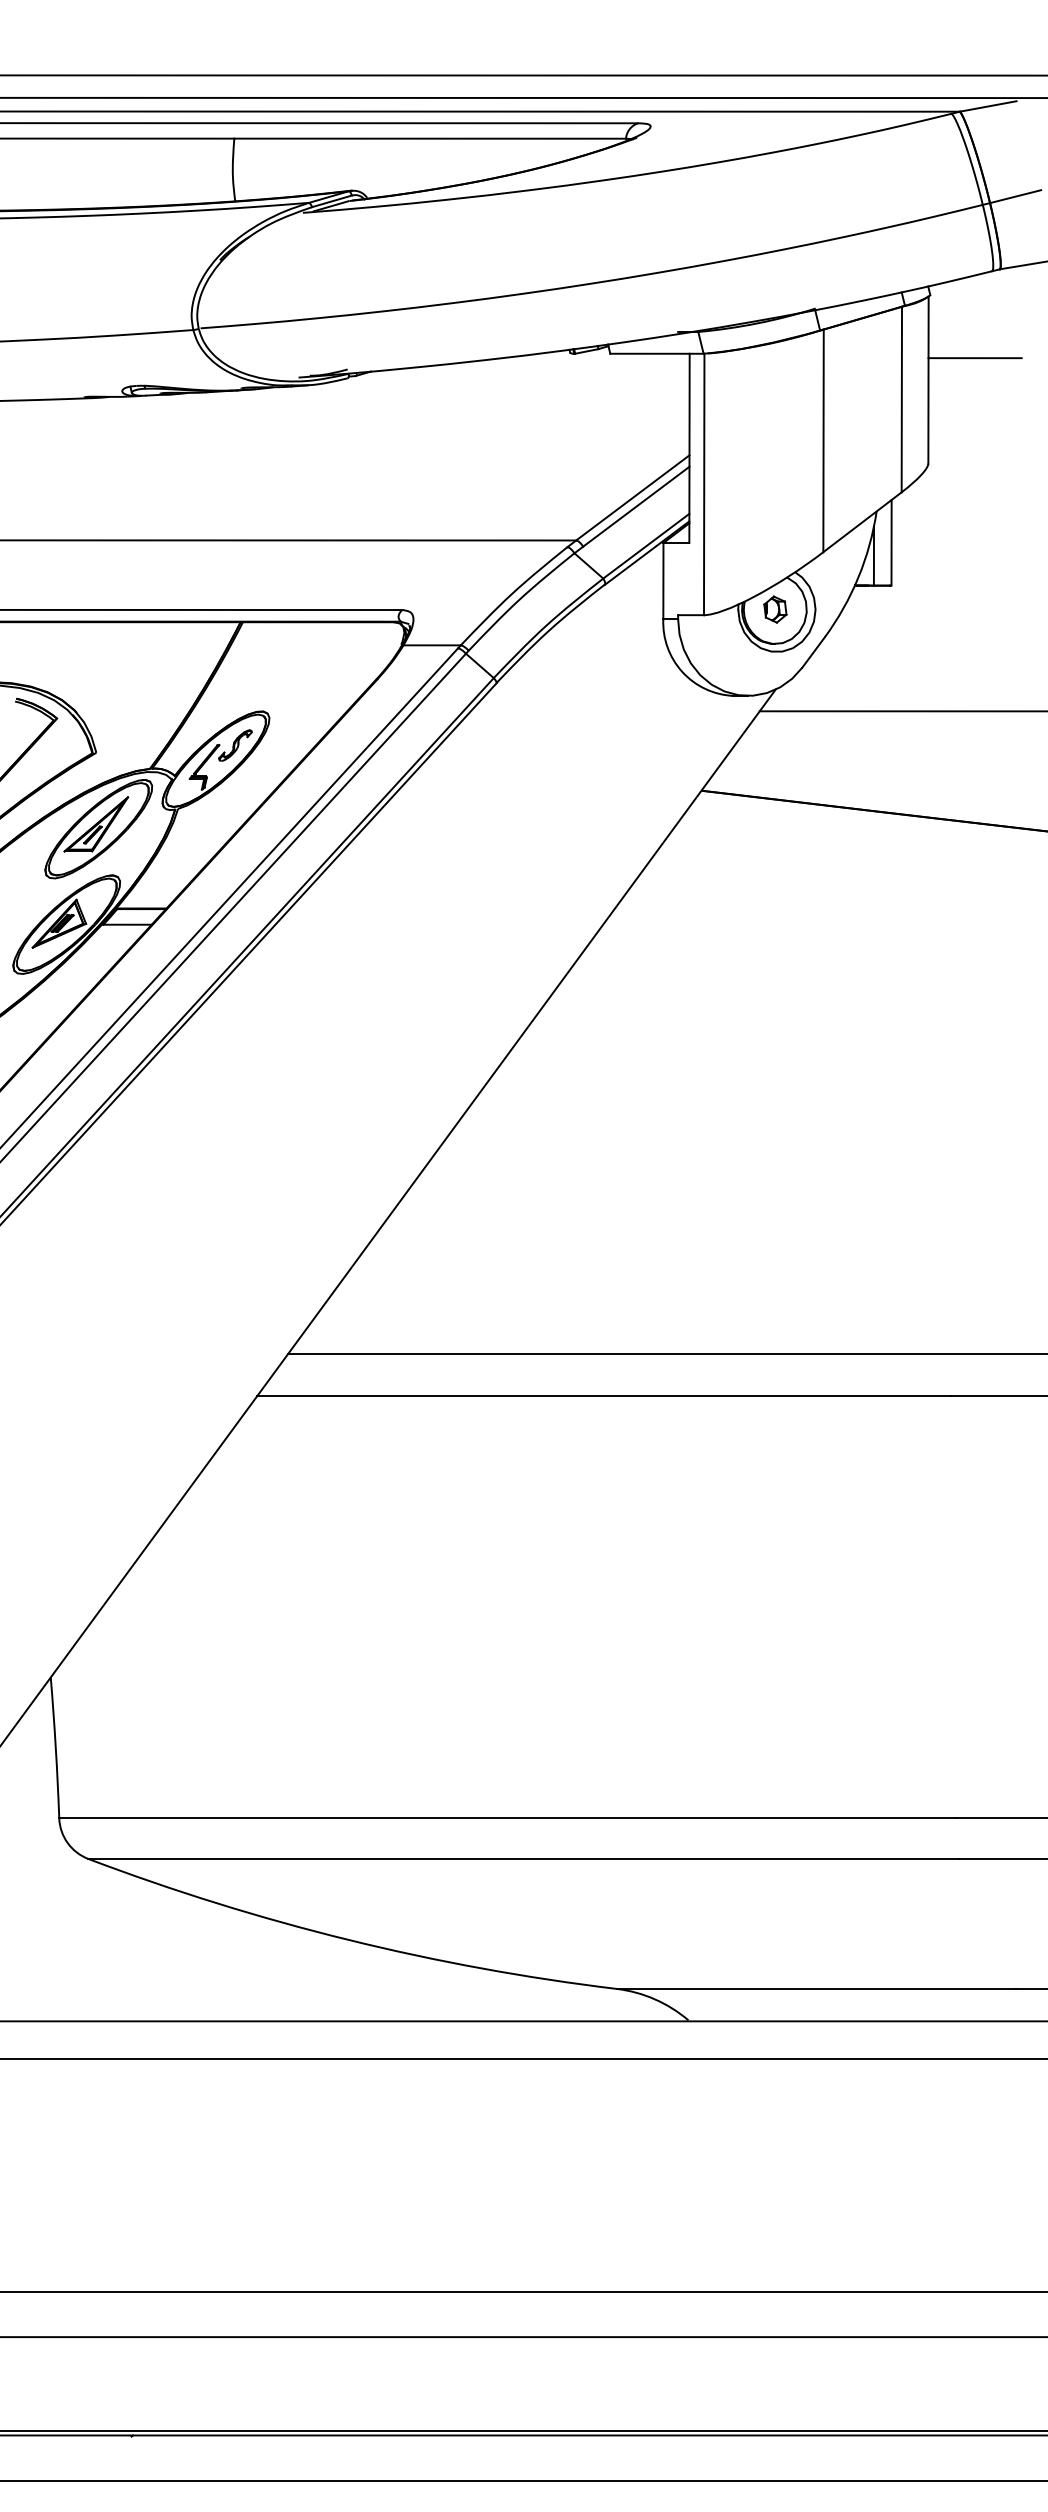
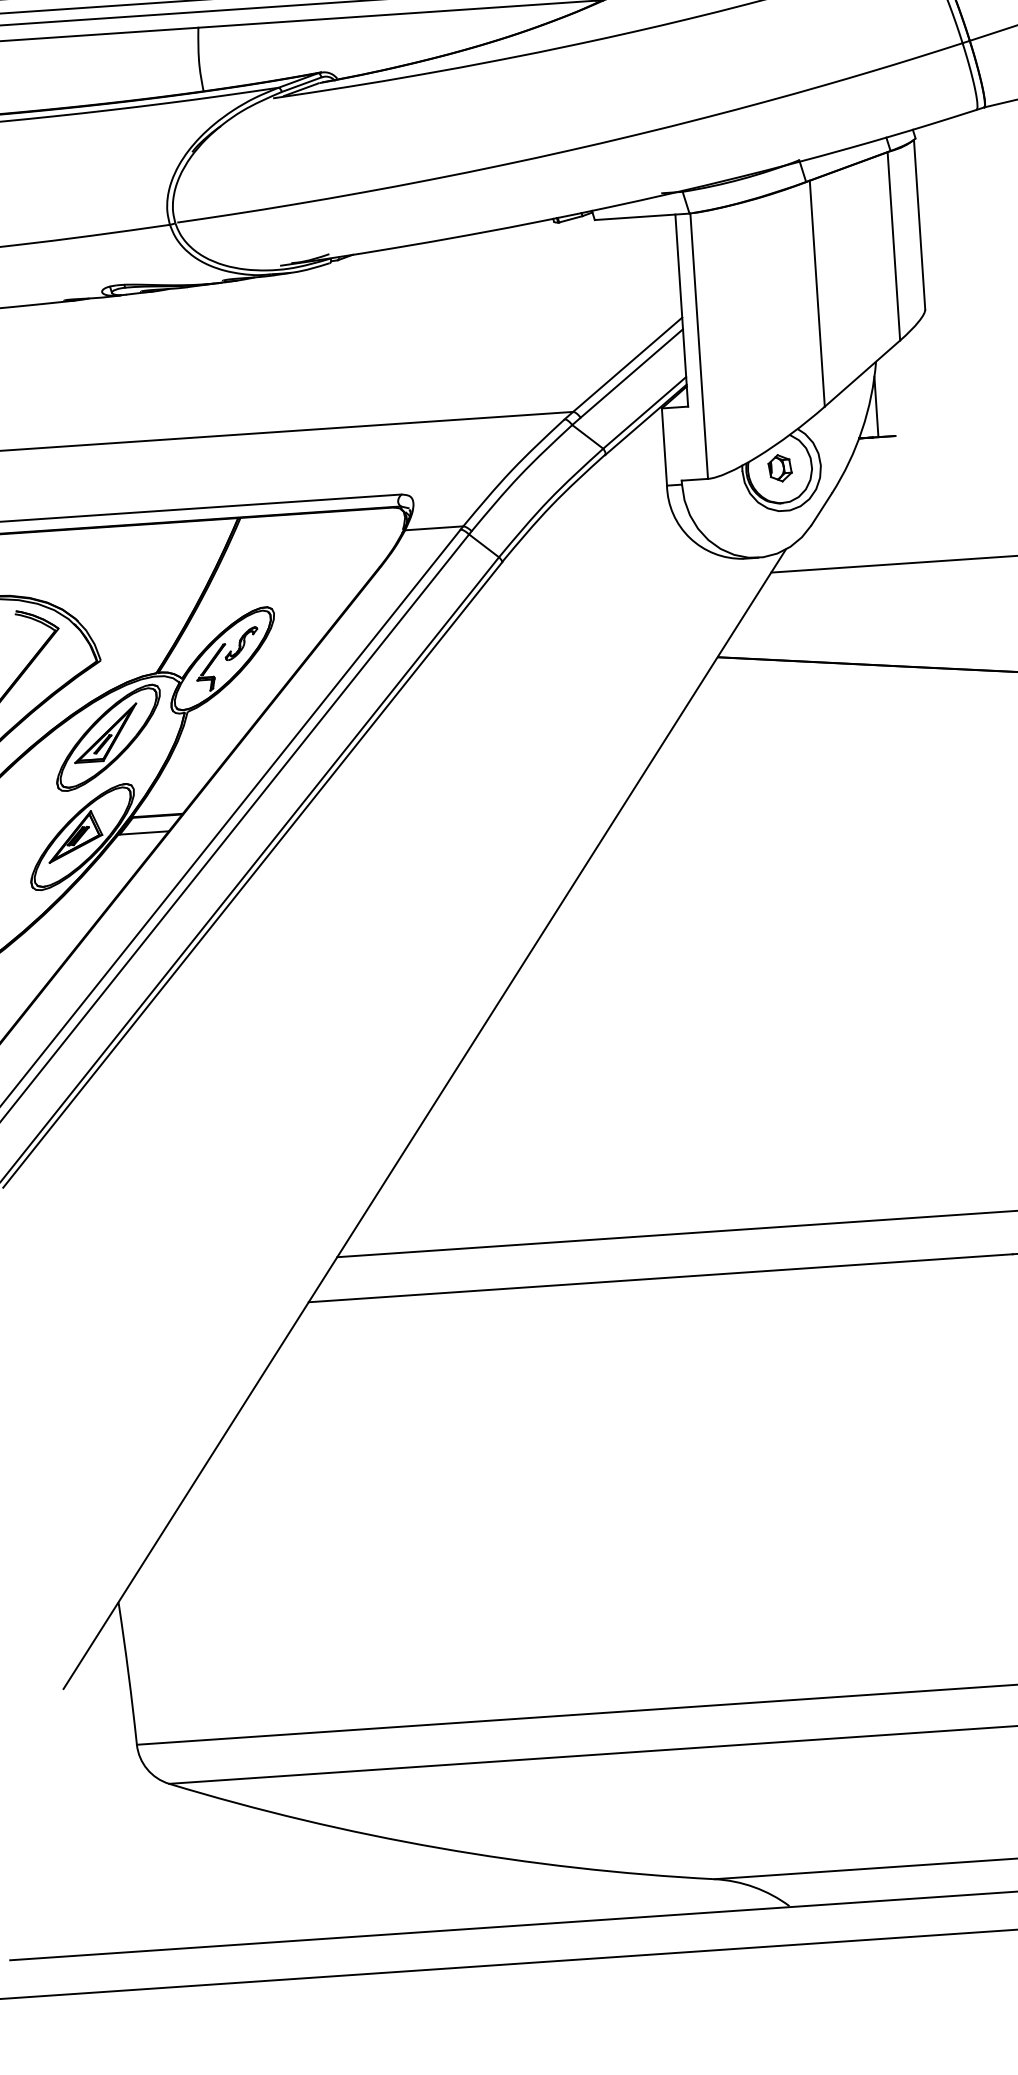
line: (974, 358) -> (964, 199), removed
line: (891, 542) -> (893, 392), removed

